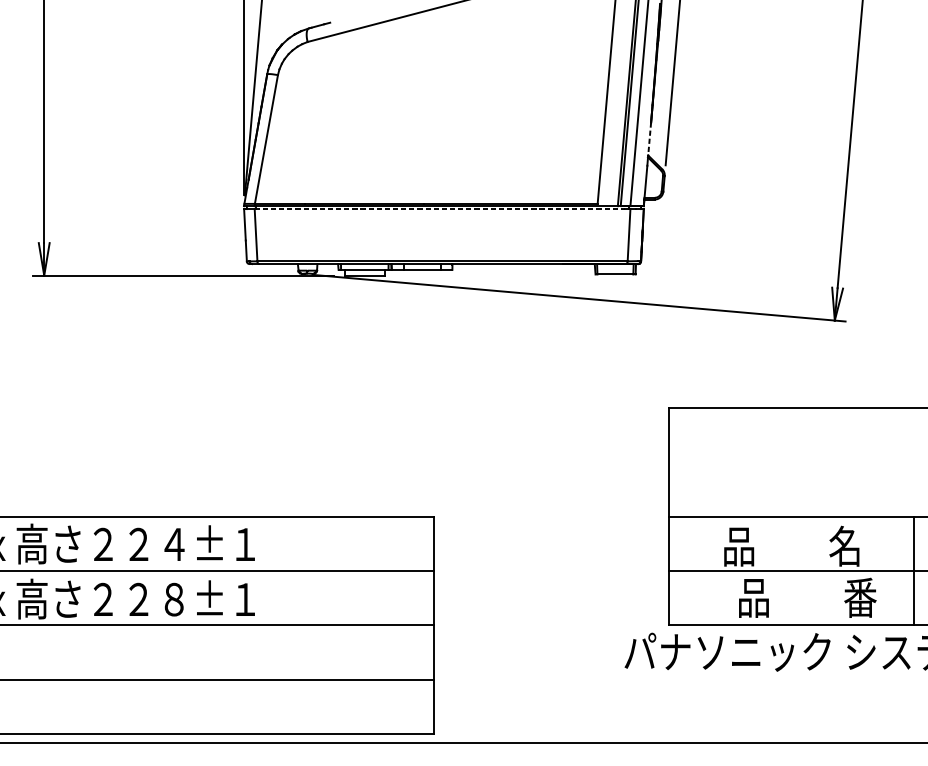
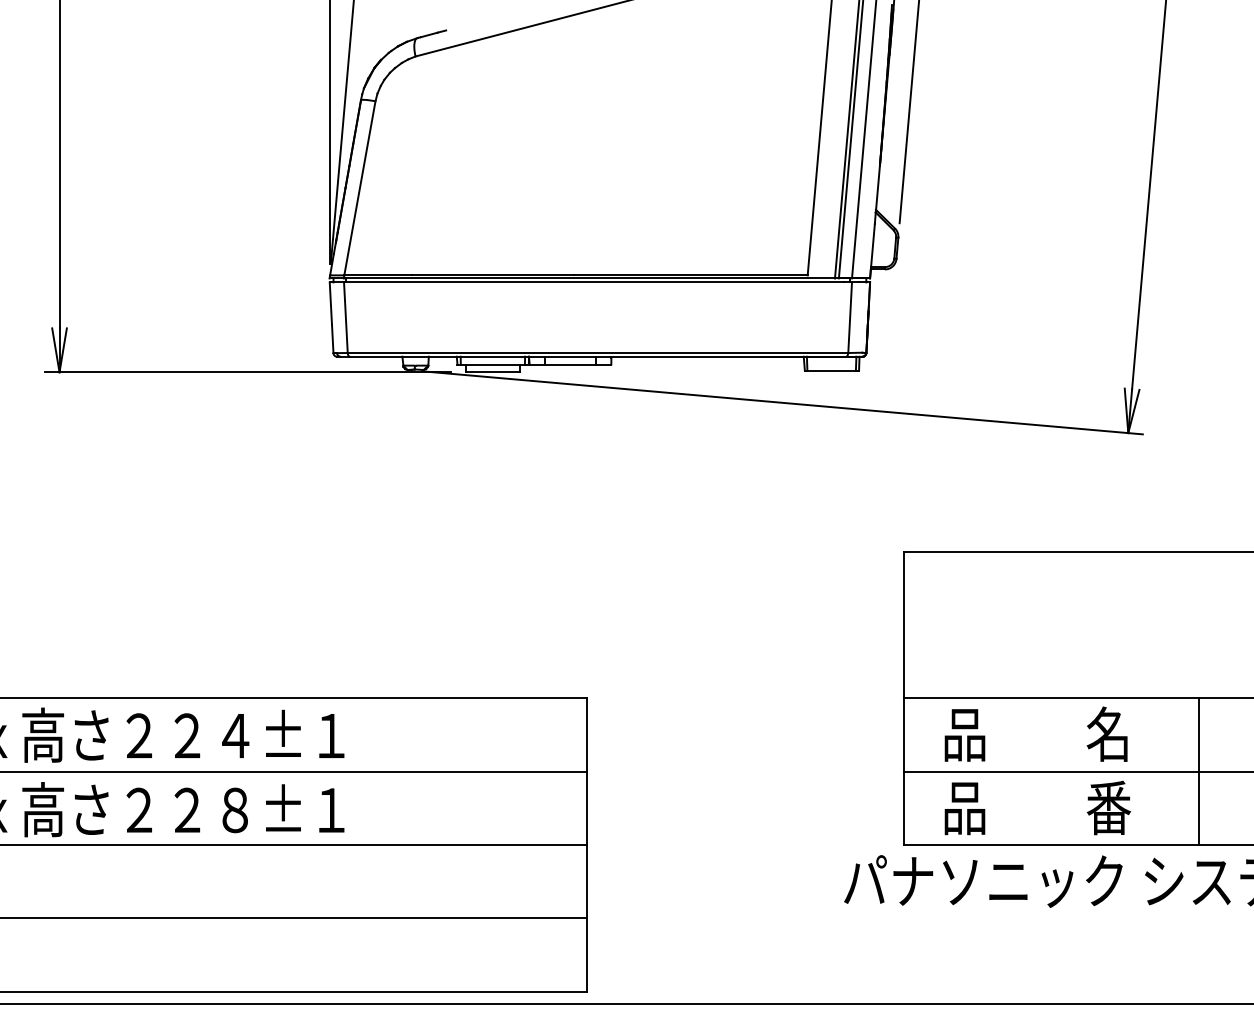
line: (649, 139) -> (877, 188), dashed -> solid
line: (439, 209) -> (594, 282), dashed -> solid
text: (791, 545) -> (1035, 733), moved
line: (914, 570) -> (1199, 771), moved
text: (807, 597) -> (1037, 807), moved

